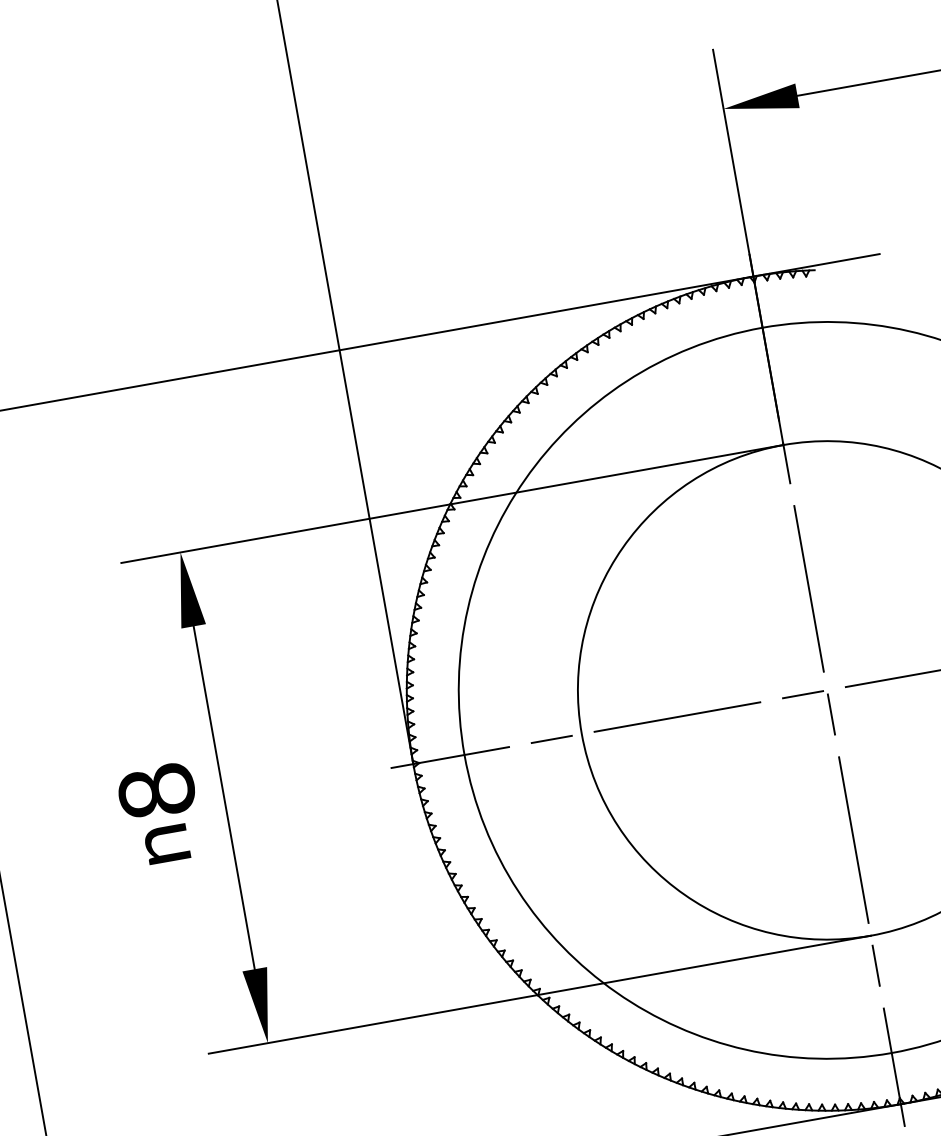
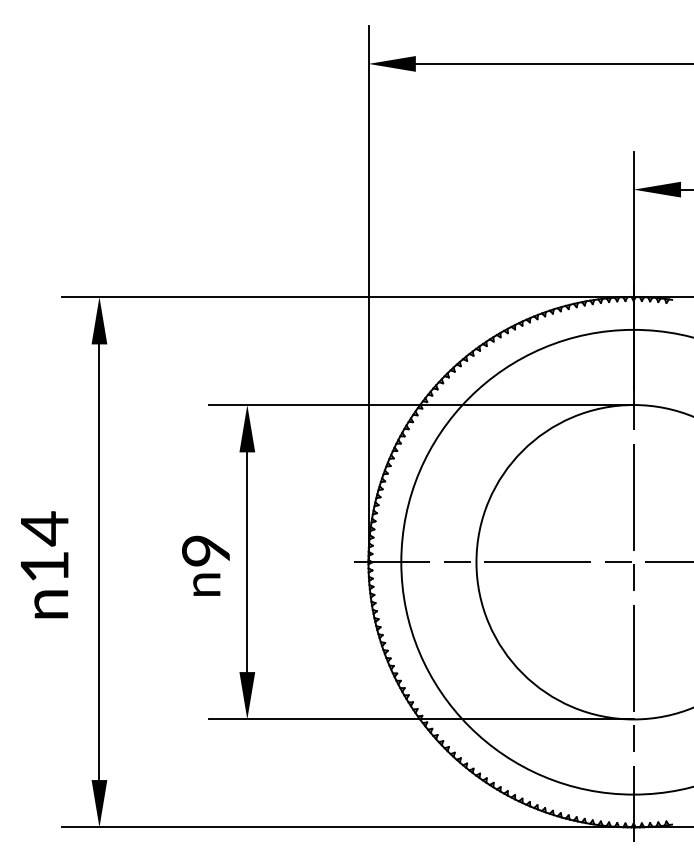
text: (158, 790) -> (207, 550), 8 -> 9

